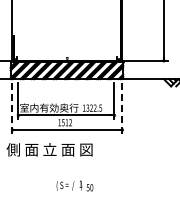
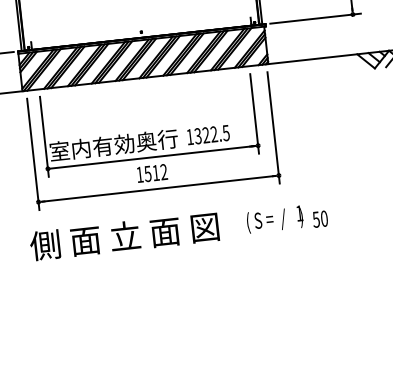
line: (12, 108) -> (33, 155), dashed -> solid
line: (122, 108) -> (273, 128), dashed -> solid
text: (74, 185) -> (286, 217), moved

